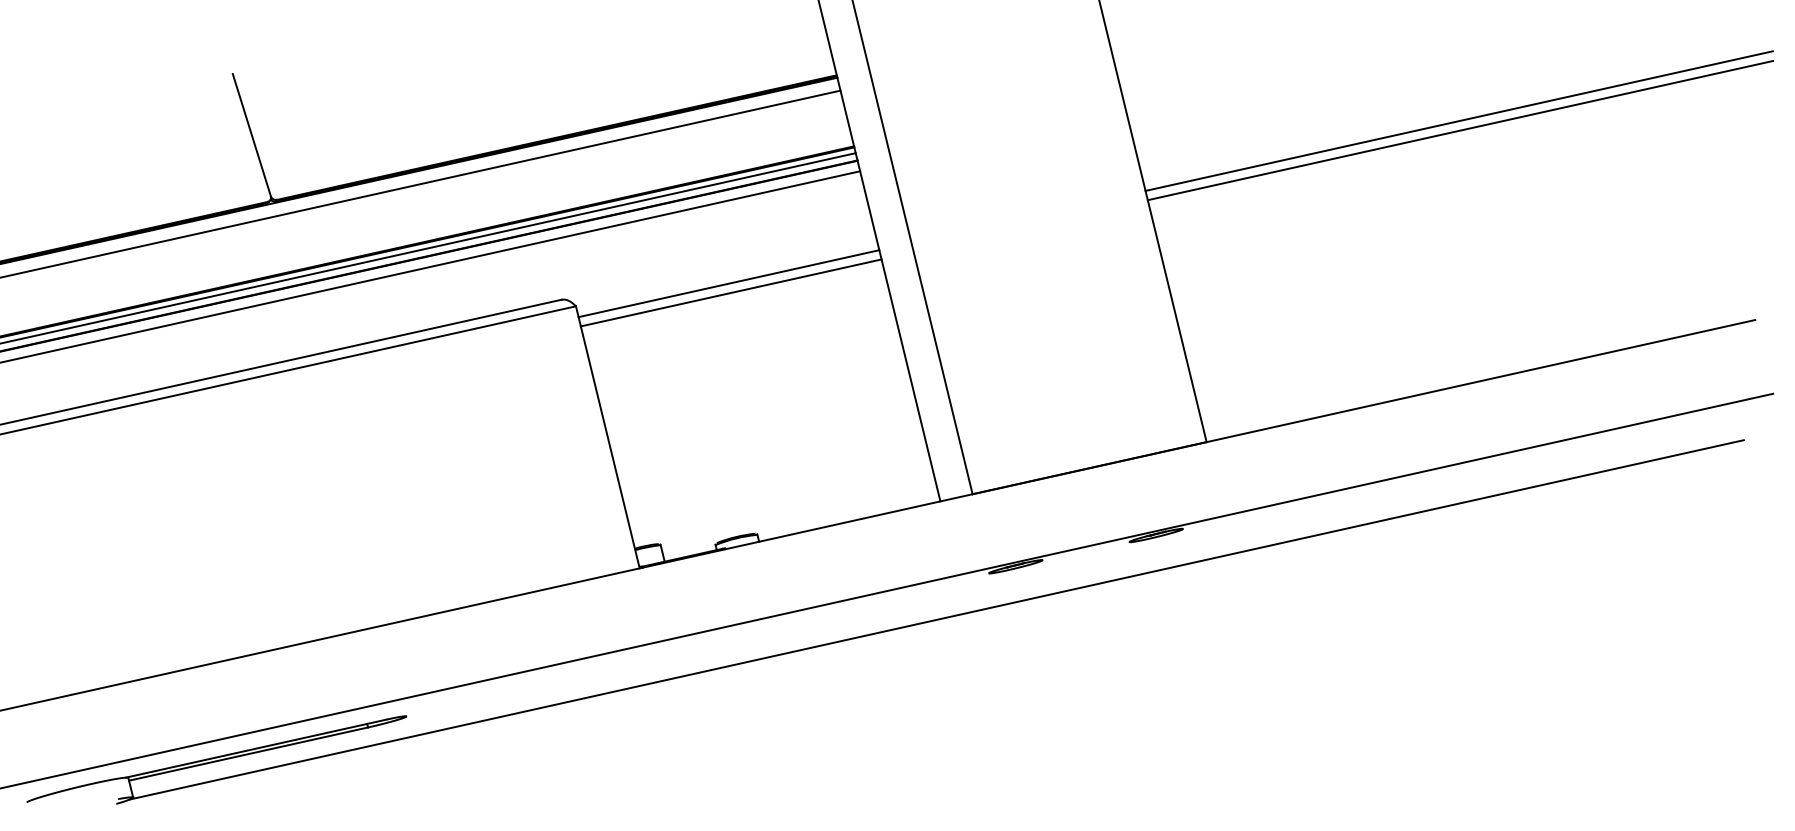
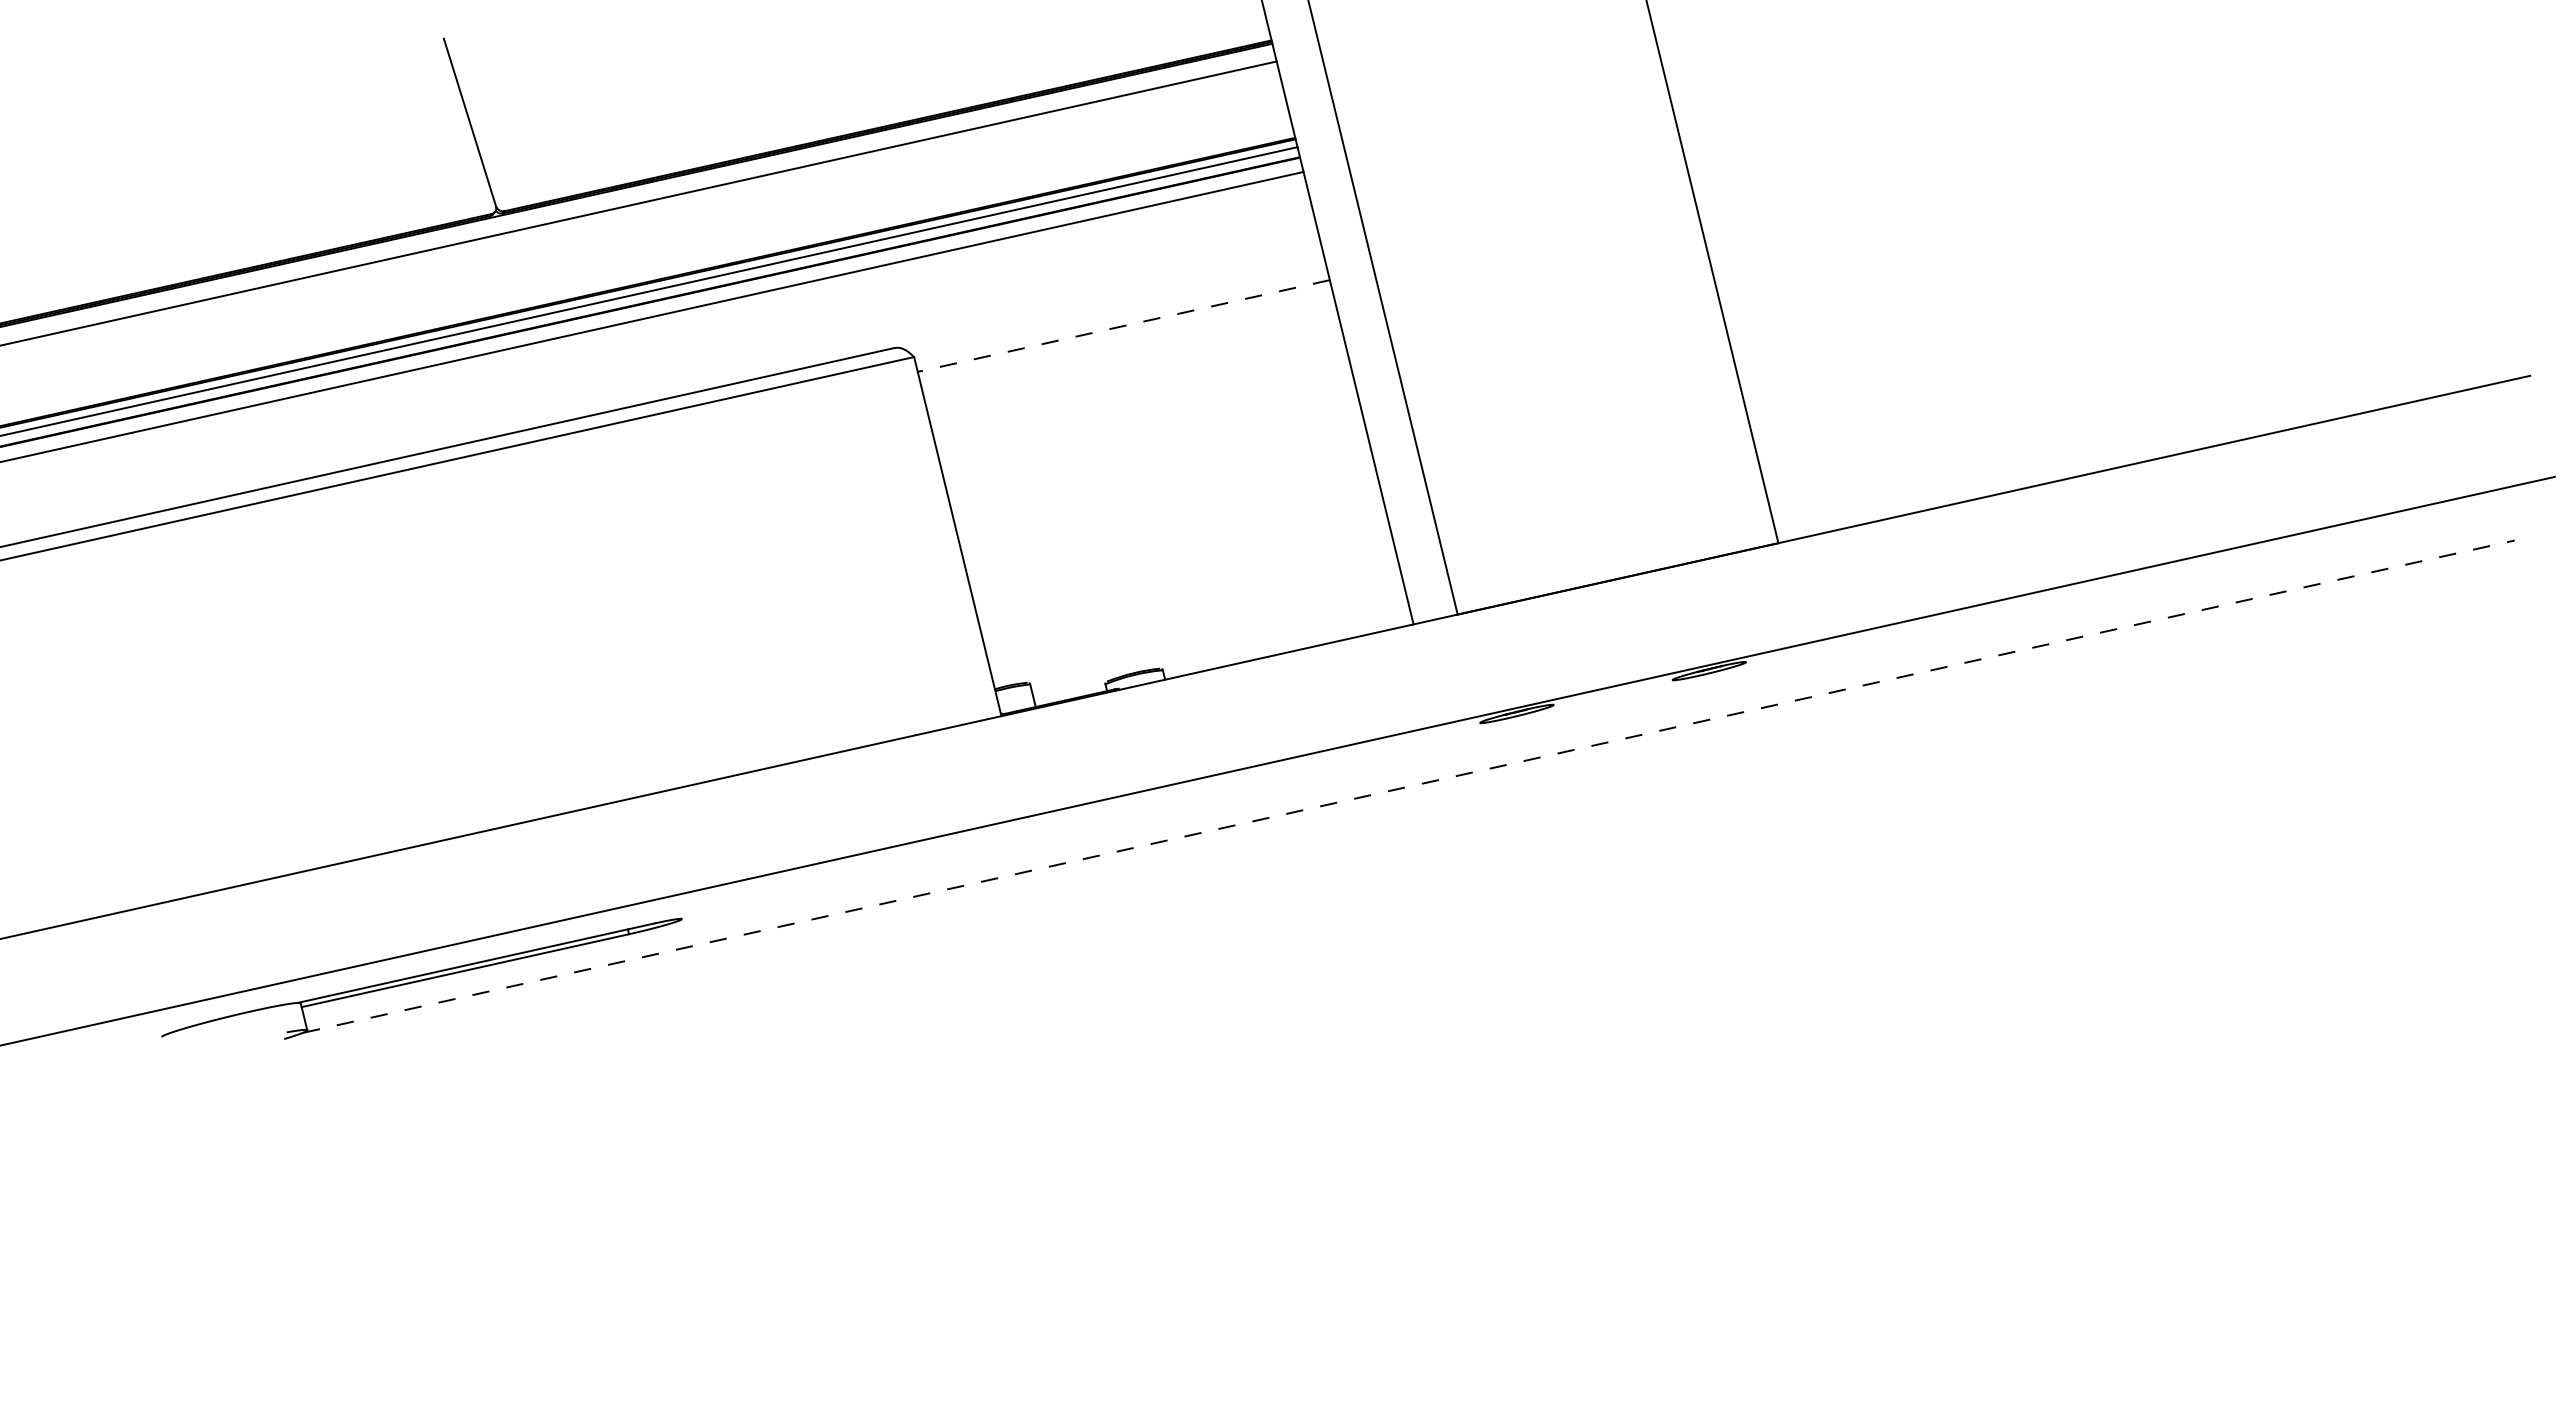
line: (1459, 120) -> (2124, 102), removed
line: (1459, 130) -> (2125, 115), removed
line: (728, 284) -> (1123, 326), solid -> dashed
line: (730, 292) -> (1126, 338), removed
line: (936, 619) -> (1408, 786), solid -> dashed

